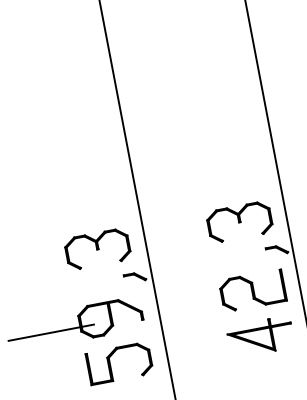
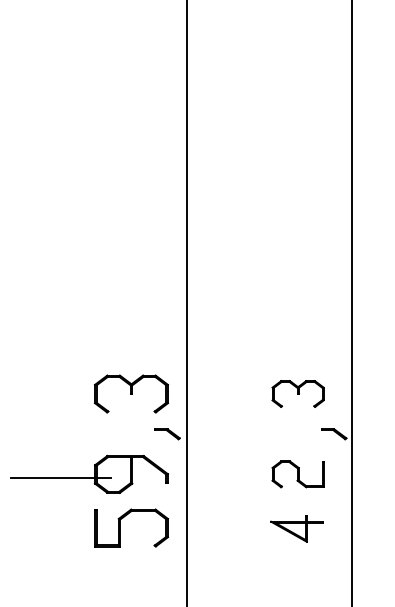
part: (239, 221) -> (297, 393), size x0.7
part: (252, 290) -> (297, 473), size x0.7
part: (260, 337) -> (296, 528), size x0.7

